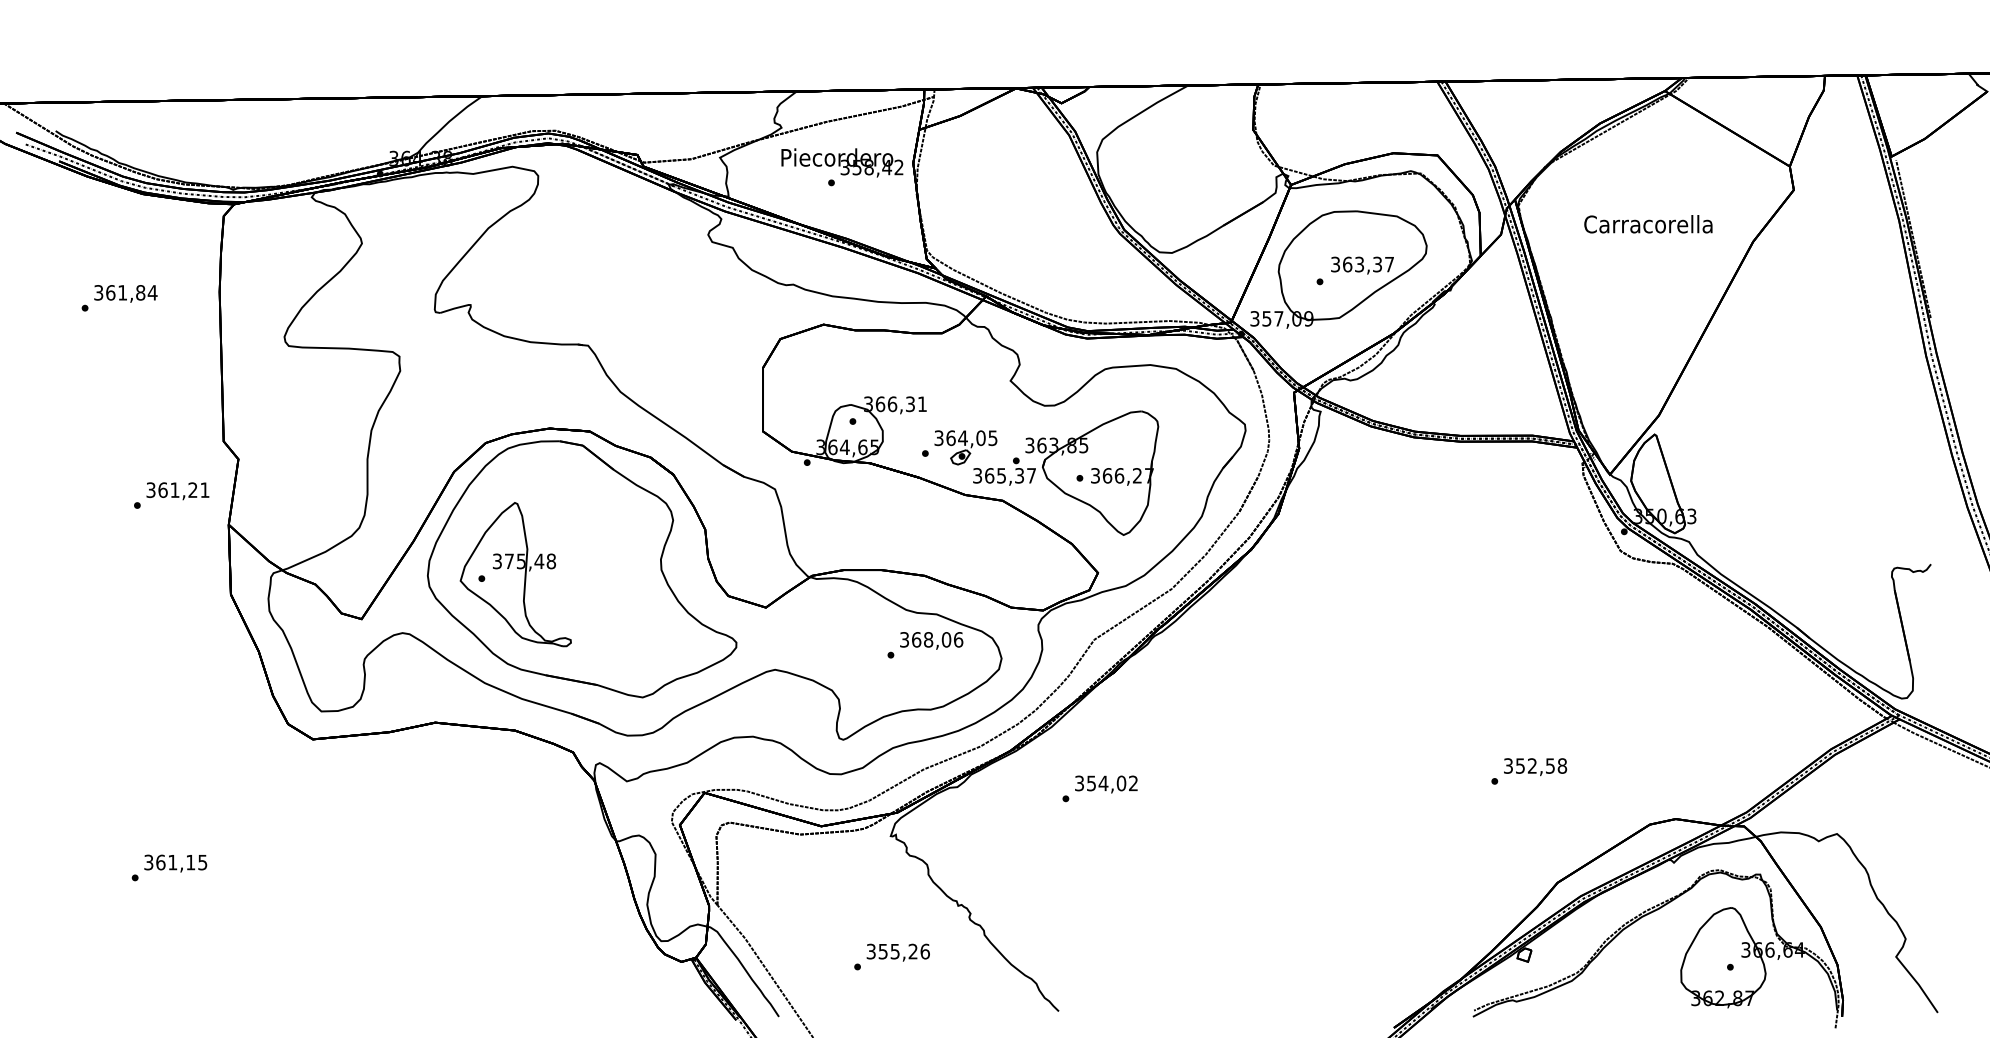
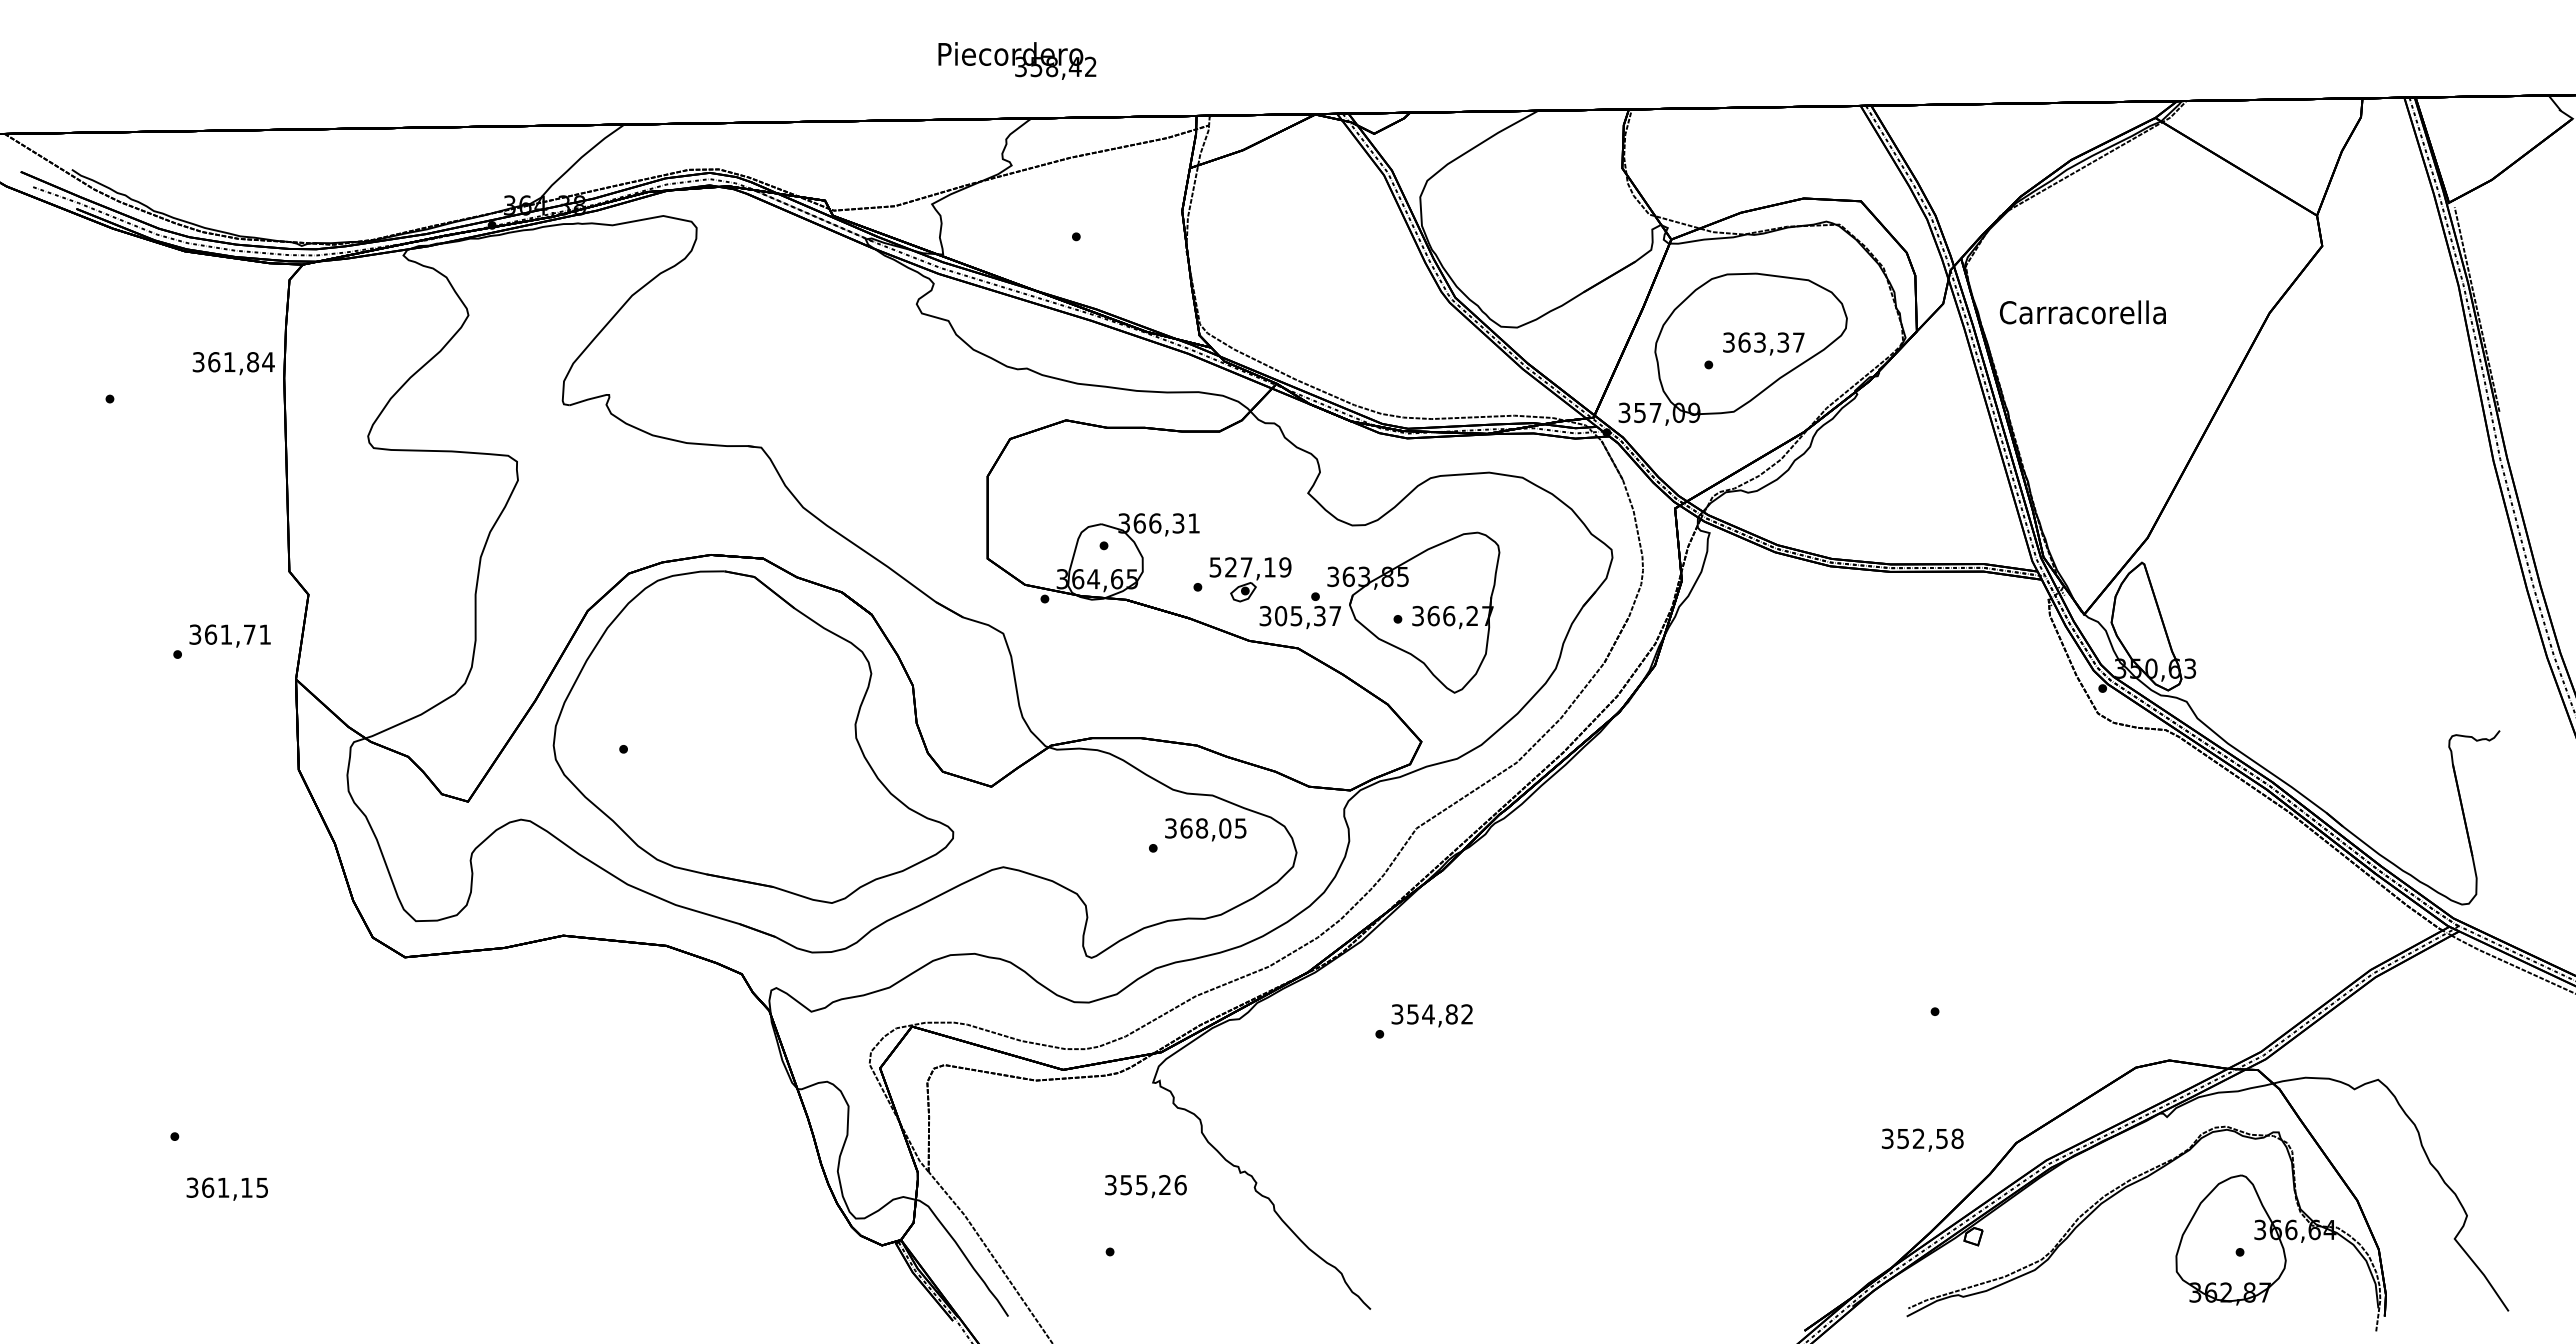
text: (842, 162) -> (1017, 60), moved
text: (1648, 224) -> (2082, 312), moved
text: (125, 293) -> (233, 363), moved
text: (966, 438) -> (1250, 567), 364,05 -> 527,19
text: (989, 475) -> (1281, 615), 365,37 -> 305,37
text: (192, 490) -> (249, 634), 361,21 -> 361,71
part: (515, 574) -> (667, 743), removed
text: (958, 639) -> (1240, 828), 368,06 -> 368,05
text: (1535, 766) -> (1922, 1139), moved
text: (1121, 783) -> (1451, 1014), 354,02 -> 354,82
text: (175, 863) -> (226, 1188), moved
text: (898, 952) -> (1145, 1186), moved

